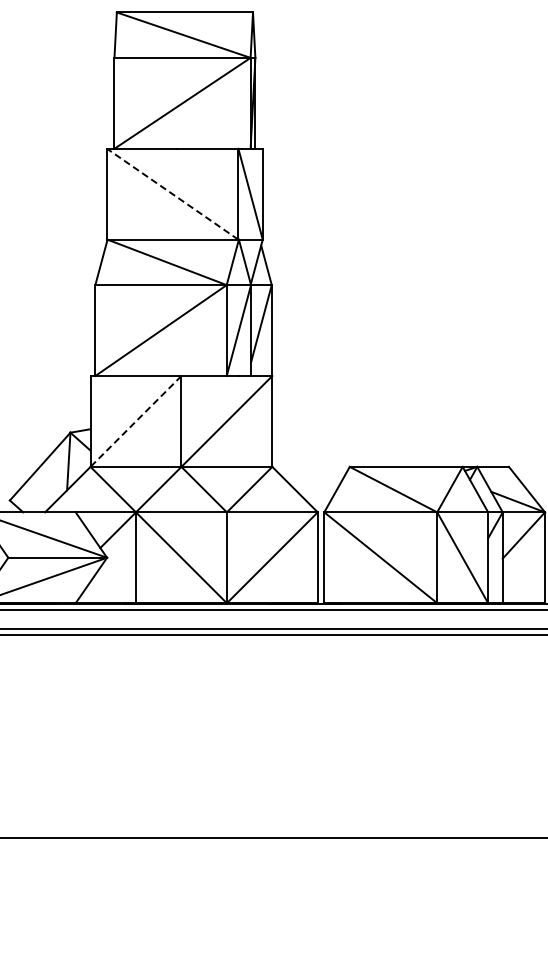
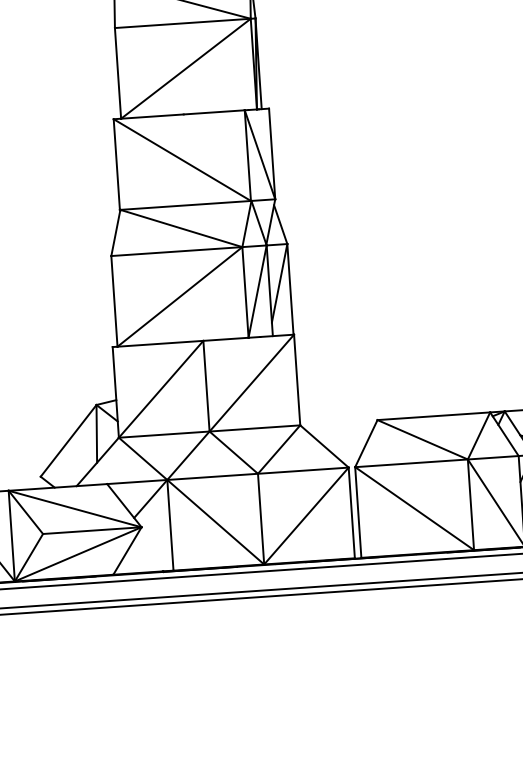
line: (172, 194) -> (182, 160), dashed -> solid
line: (135, 421) -> (160, 389), dashed -> solid

